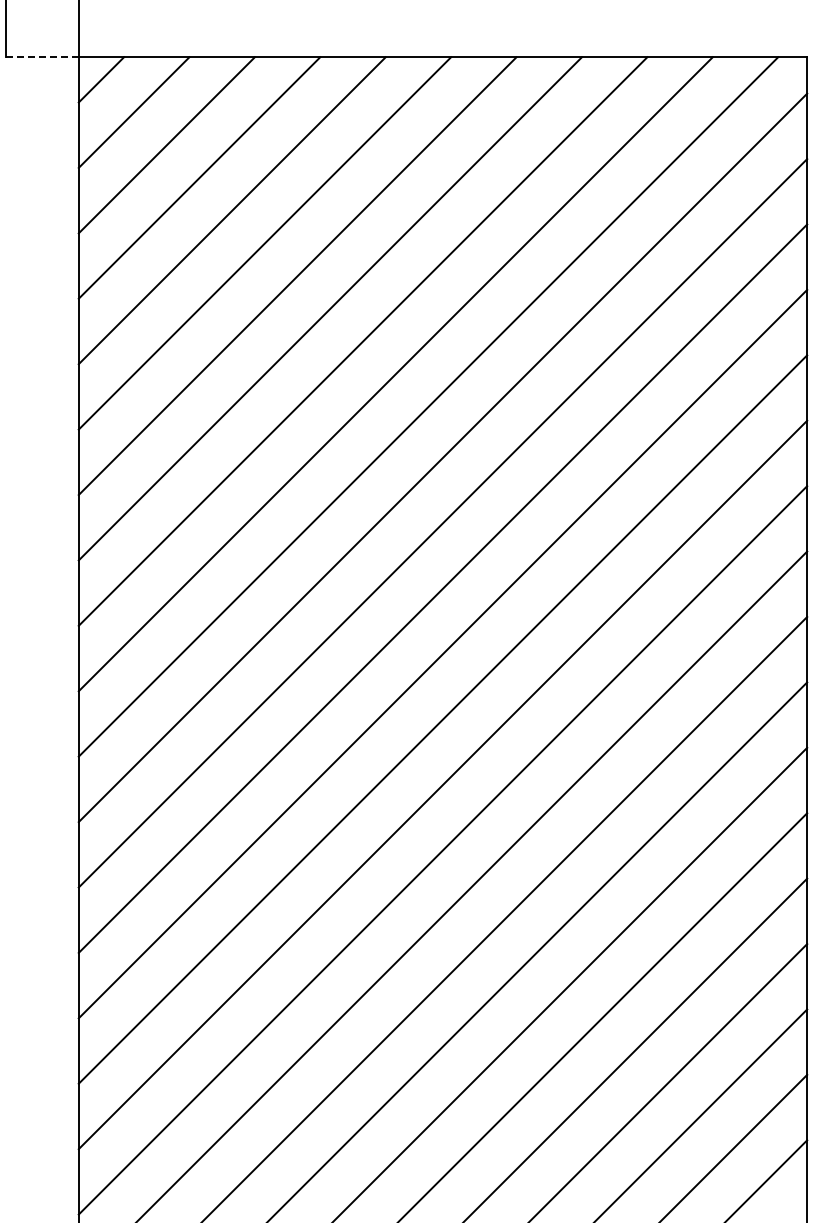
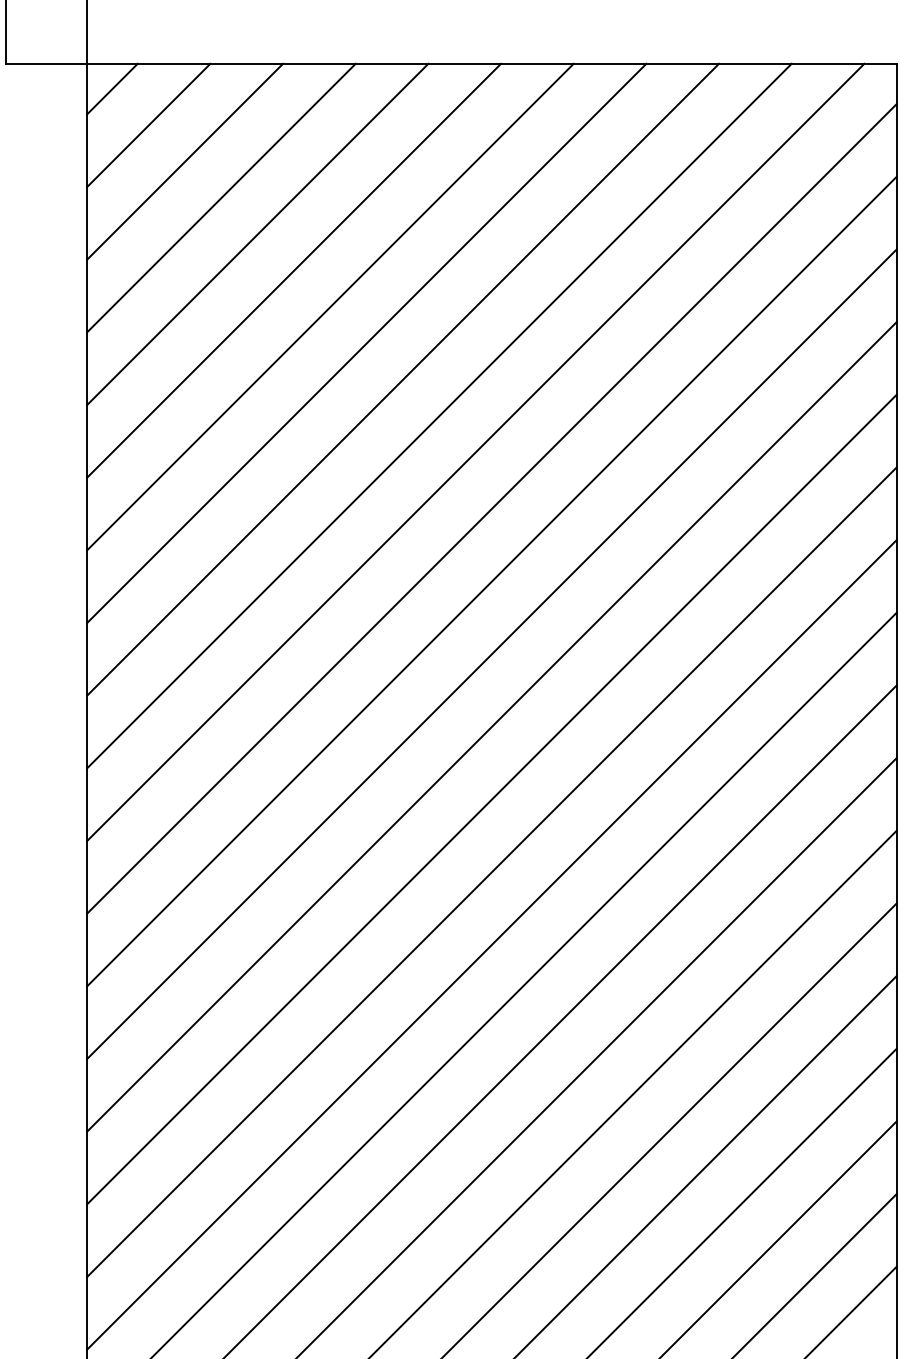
line: (41, 57) -> (46, 64), dashed -> solid

